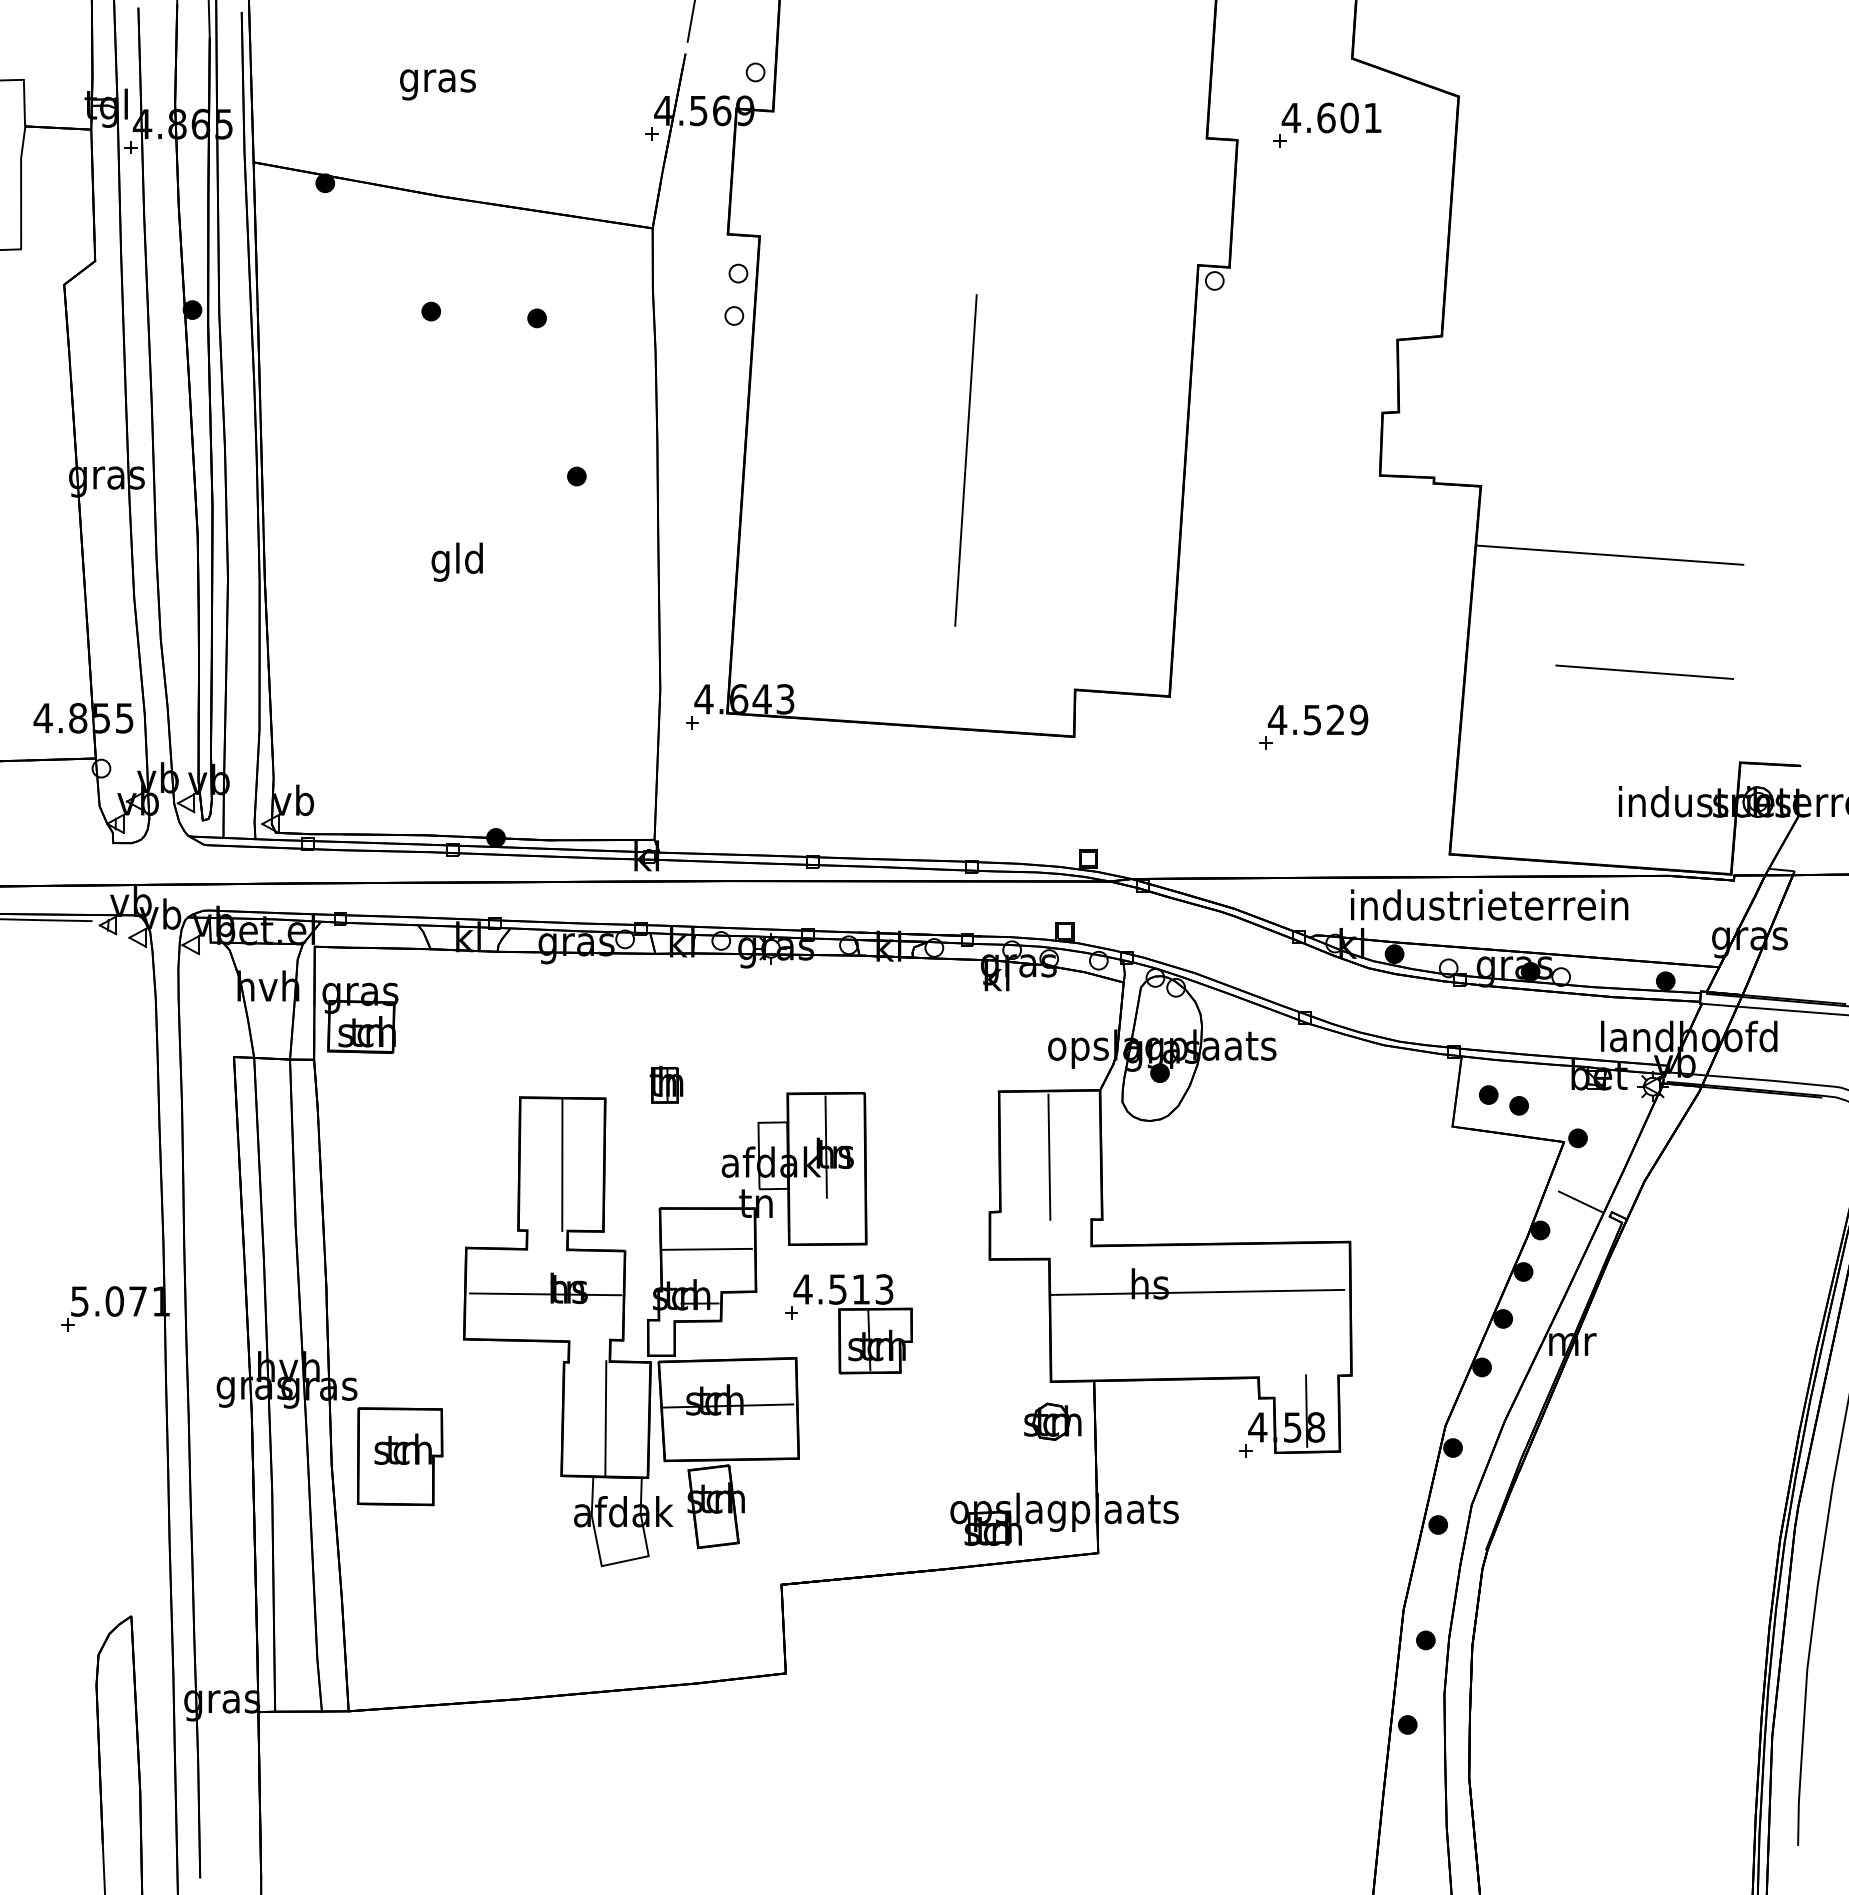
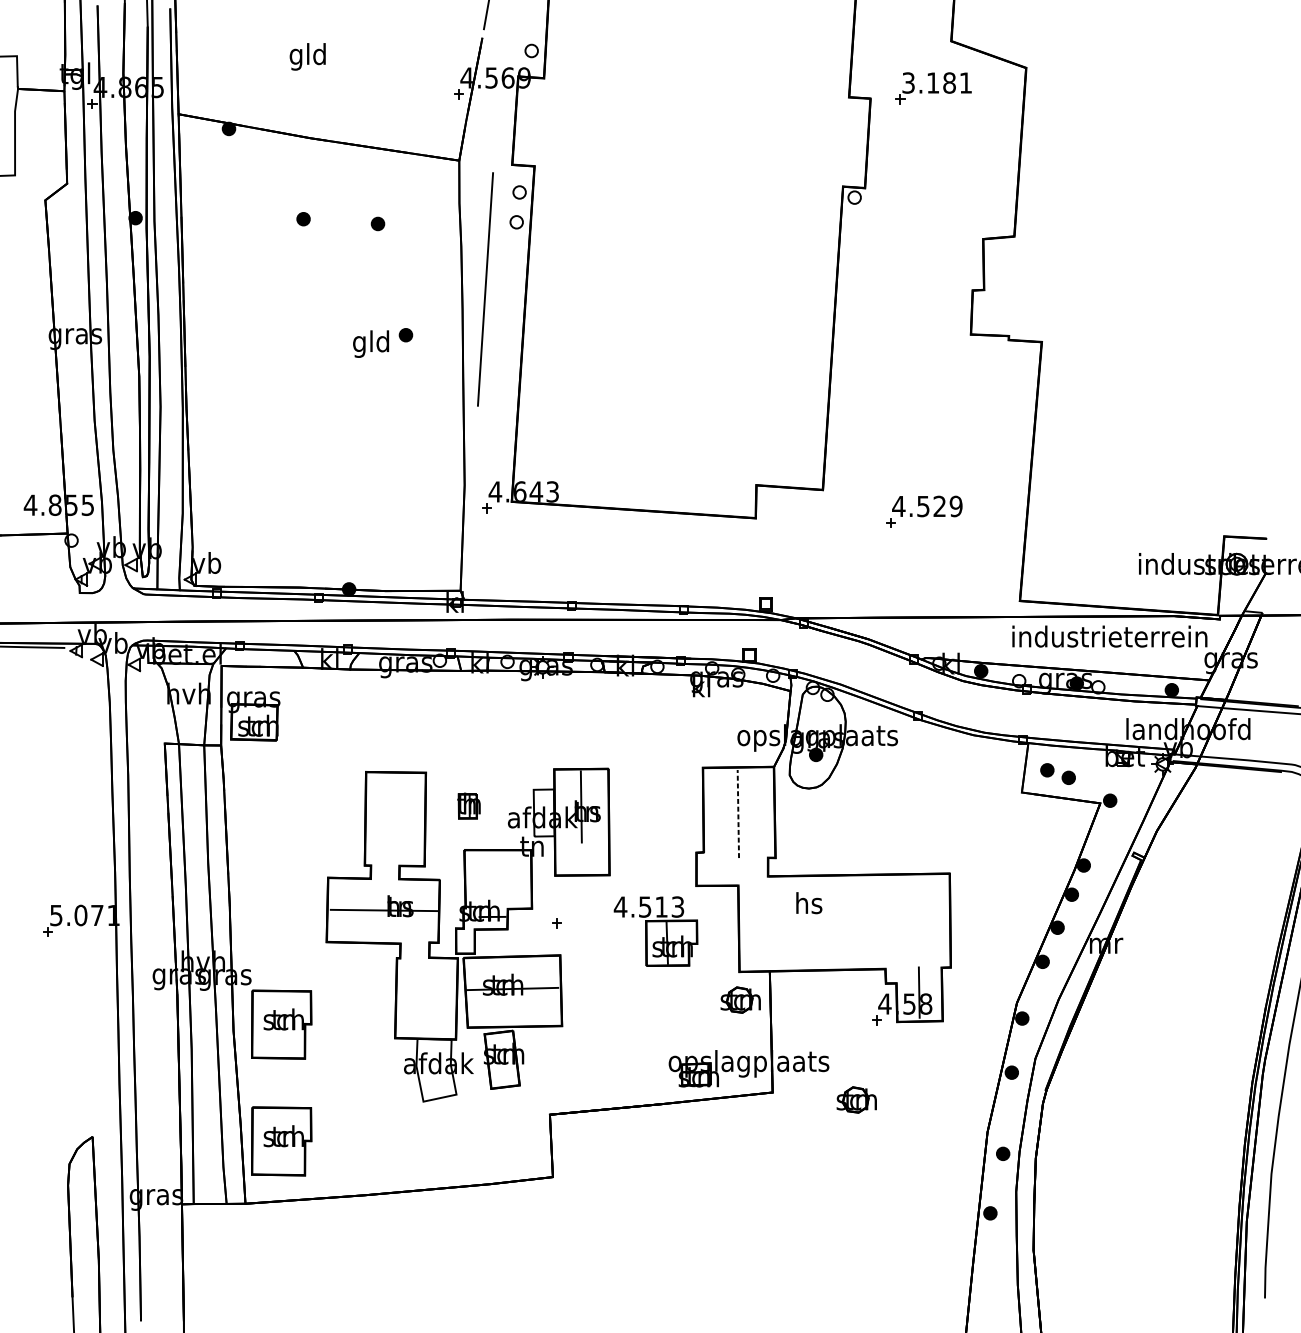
text: (437, 80) -> (307, 56), gras -> gld
text: (1319, 117) -> (928, 82), 4.601 -> 3.181
line: (965, 460) -> (485, 289), moved
line: (1610, 554) -> (1133, 390), removed
text: (456, 561) -> (370, 343), moved
line: (1644, 671) -> (1156, 472), removed
text: (1489, 904) -> (1109, 636), moved
part: (666, 1084) -> (469, 805), moved
line: (1049, 1157) -> (738, 814), solid -> dashed
line: (562, 1165) -> (395, 819), removed
line: (1580, 1201) -> (1111, 845), removed
line: (706, 1248) -> (497, 878), removed
line: (1197, 1291) -> (842, 908), removed
part: (852, 1324) -> (655, 931), moved
line: (605, 1418) -> (426, 997), removed
part: (1217, 1563) -> (856, 1099), added
part: (400, 1622) -> (281, 1141), added

